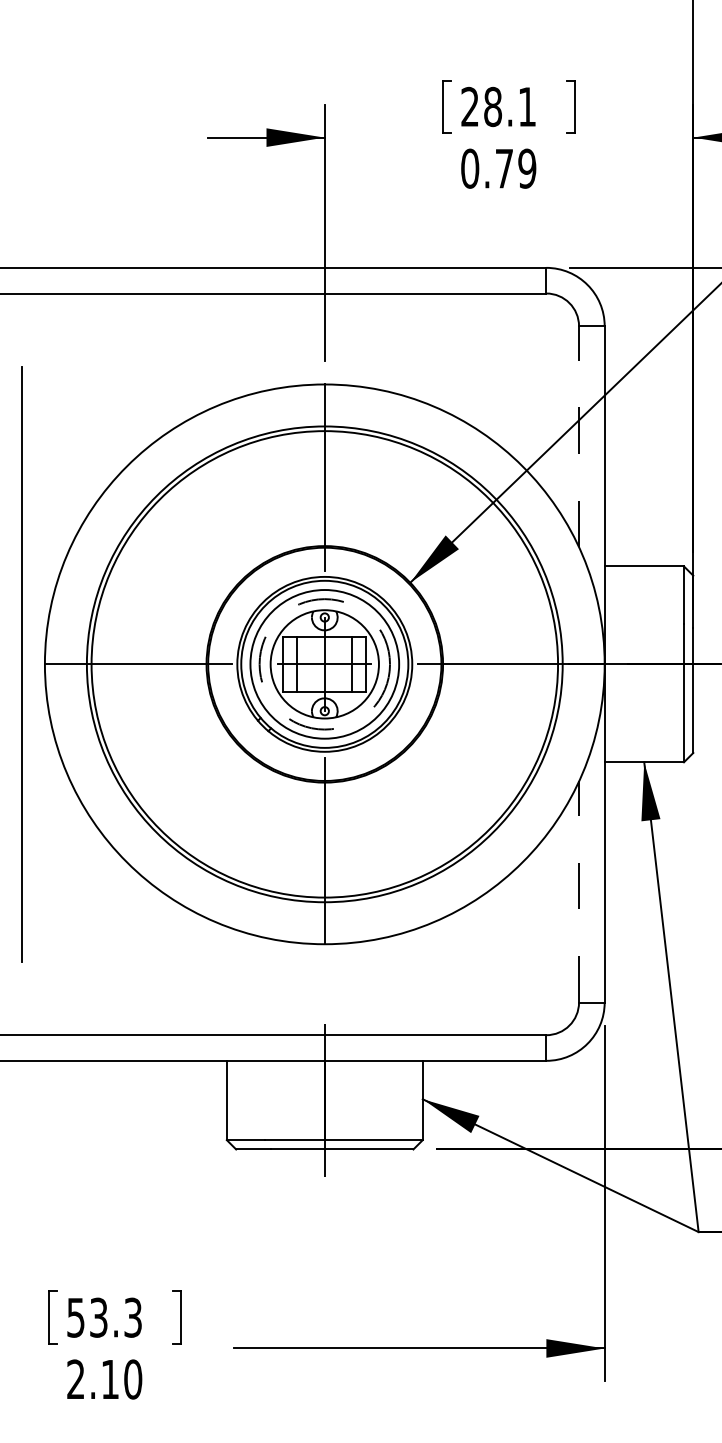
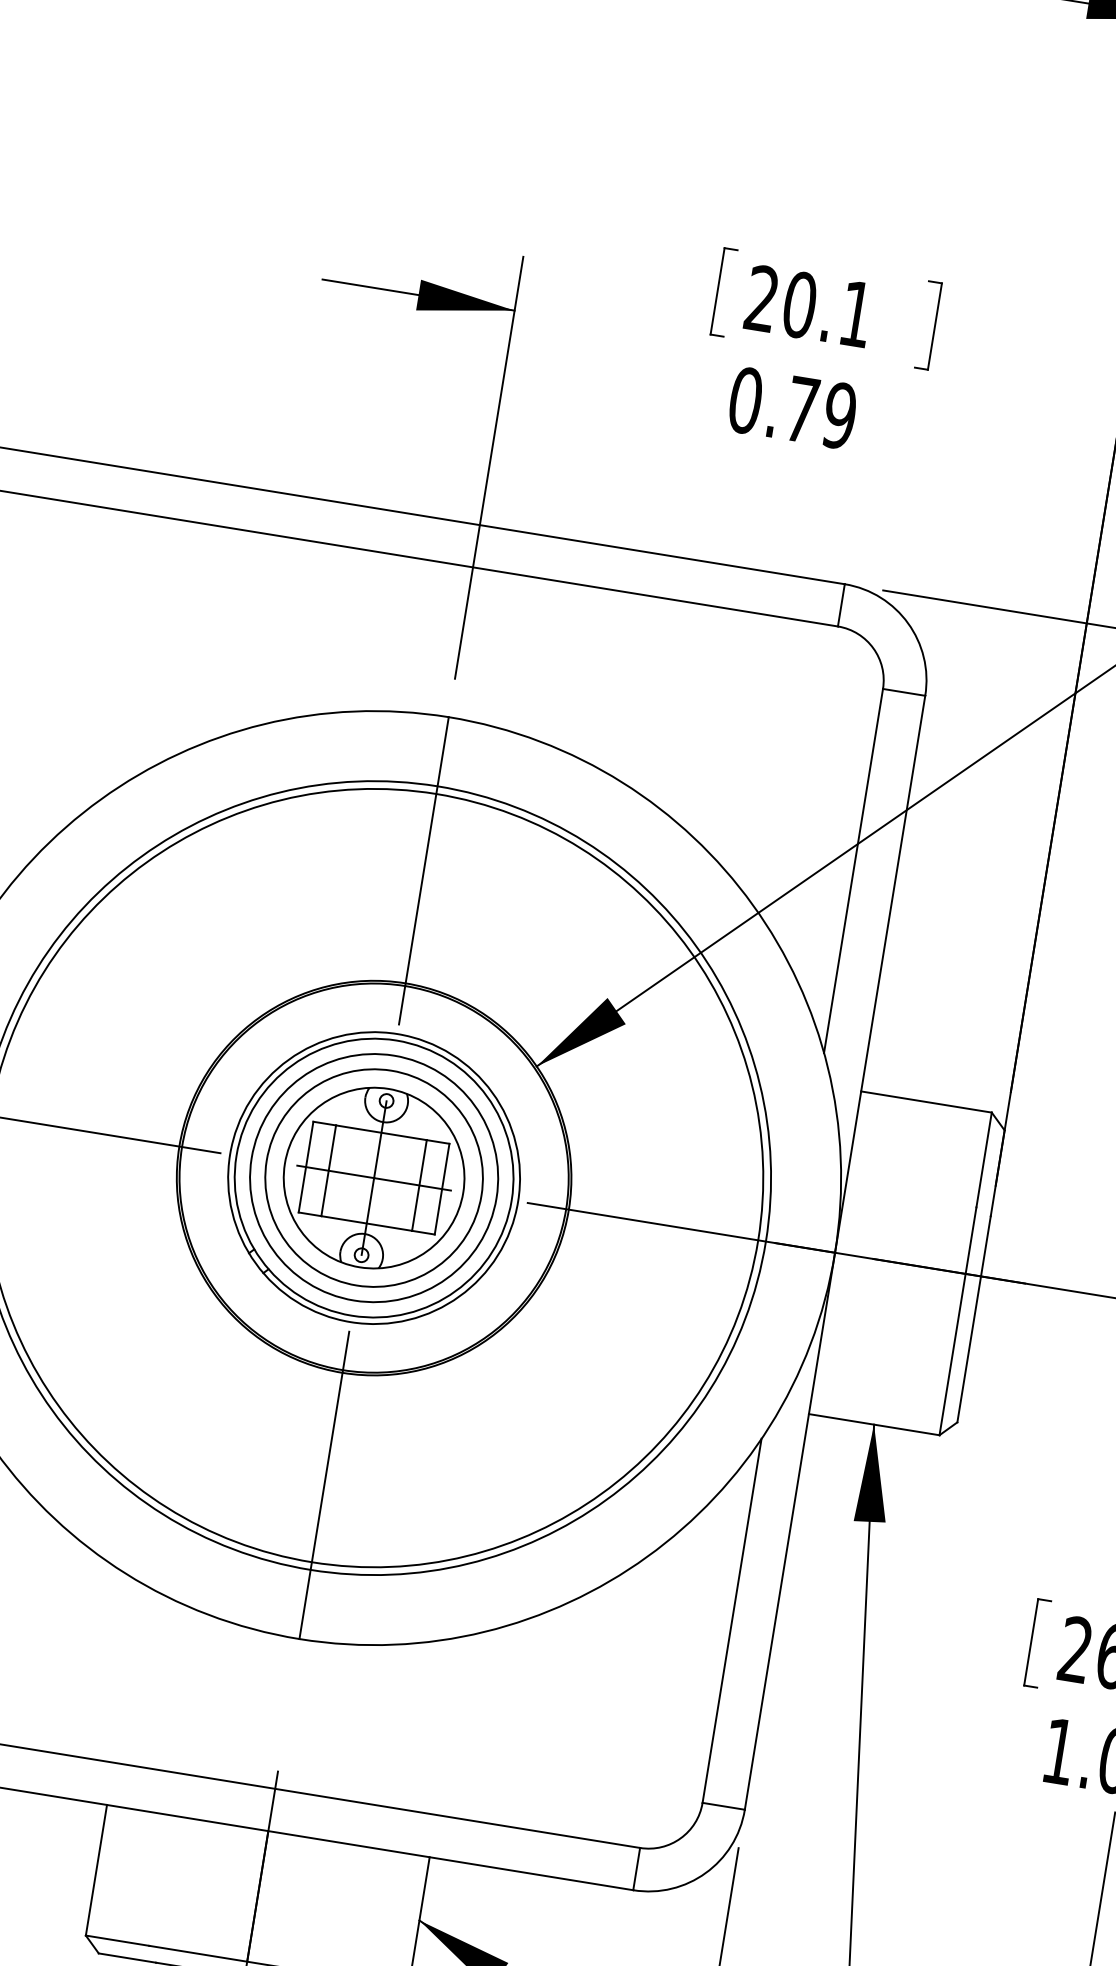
text: (493, 106) -> (800, 304), 28.1 -> 20.1
line: (579, 436) -> (854, 870), dashed -> solid
circle: (324, 664) -> (373, 1178), dashed -> solid
line: (579, 891) -> (732, 1620), dashed -> solid

